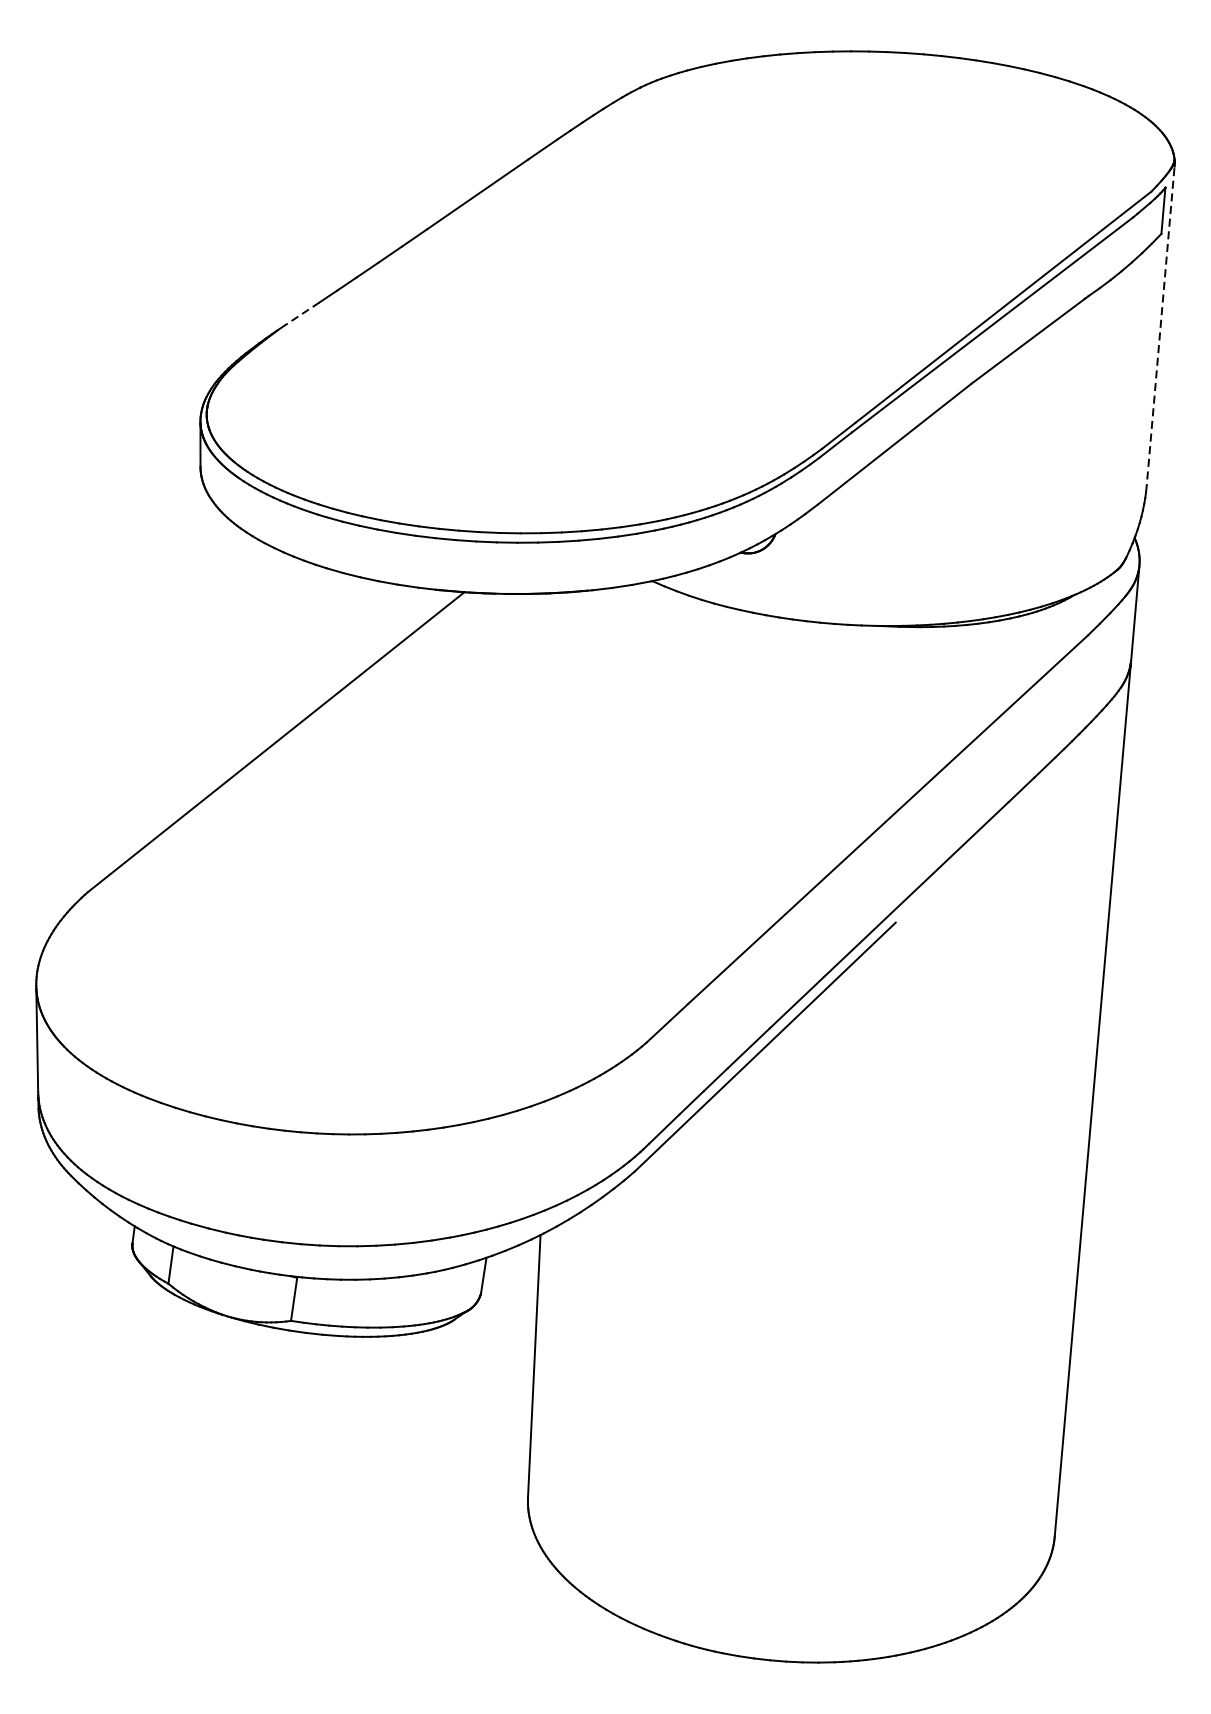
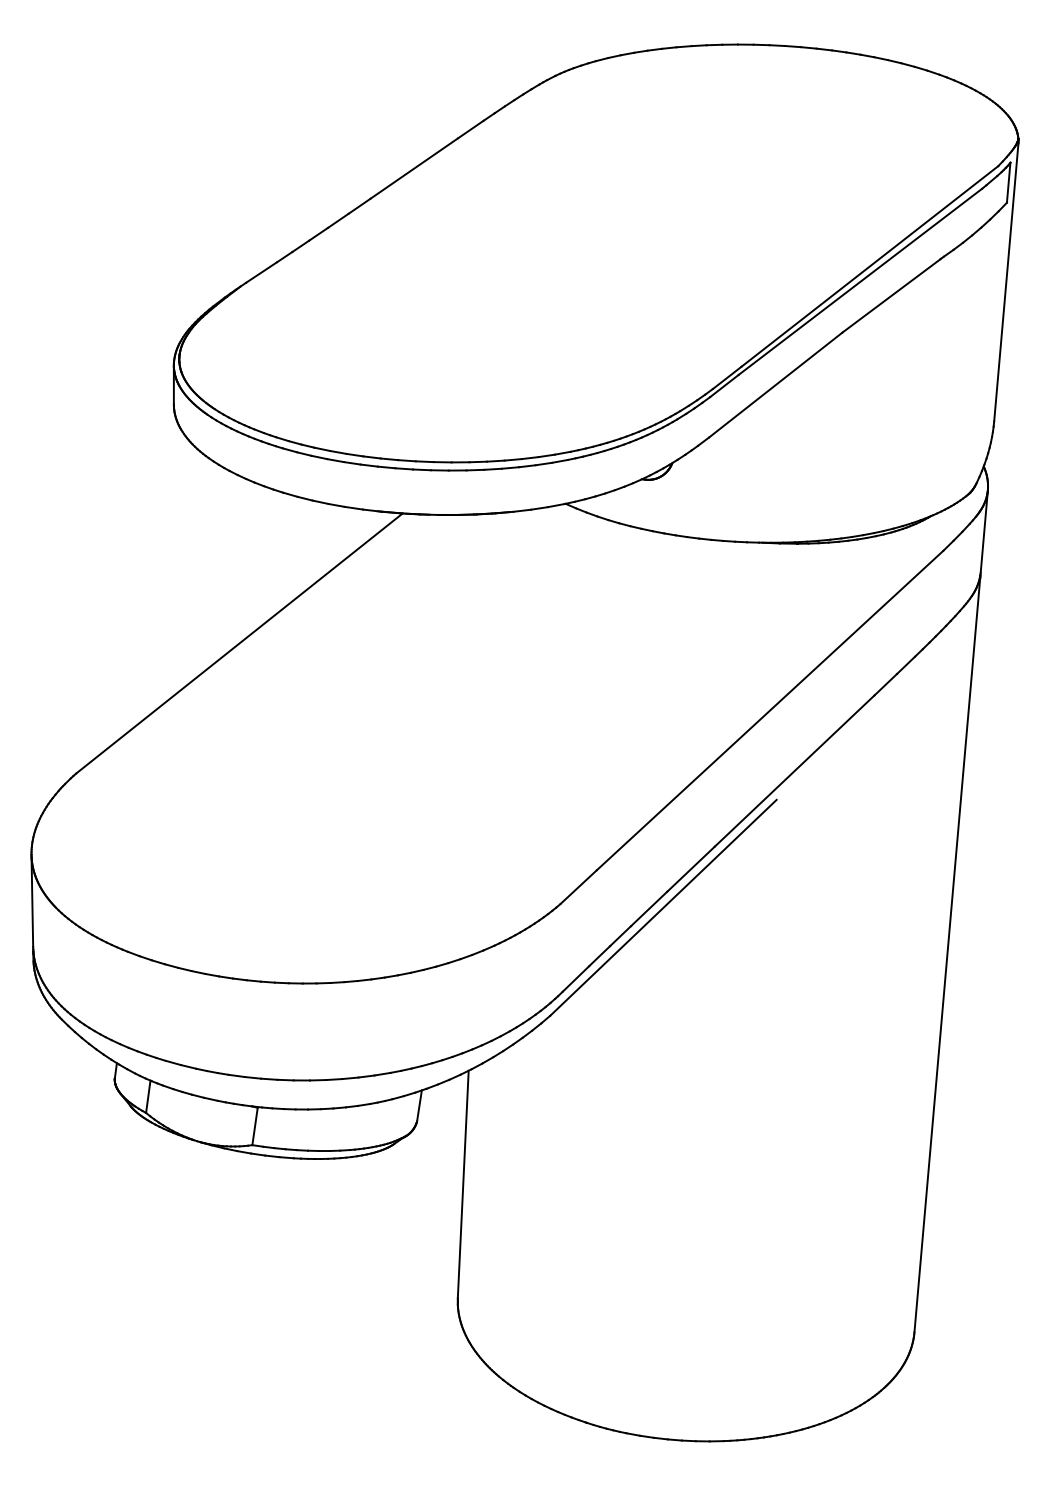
line: (301, 314) -> (261, 272), dashed -> solid
line: (1160, 328) -> (1006, 284), dashed -> solid

